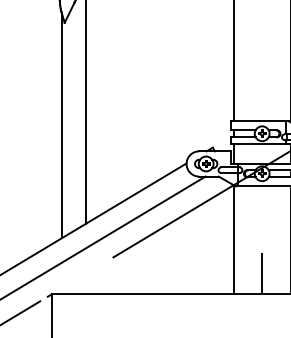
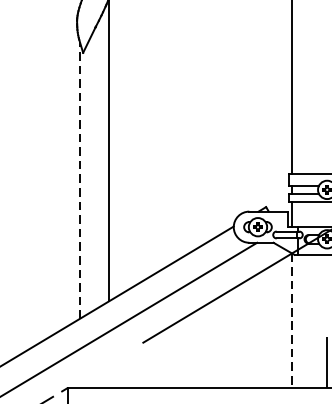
line: (61, 125) -> (79, 179), solid -> dashed
line: (233, 240) -> (291, 321), solid -> dashed

